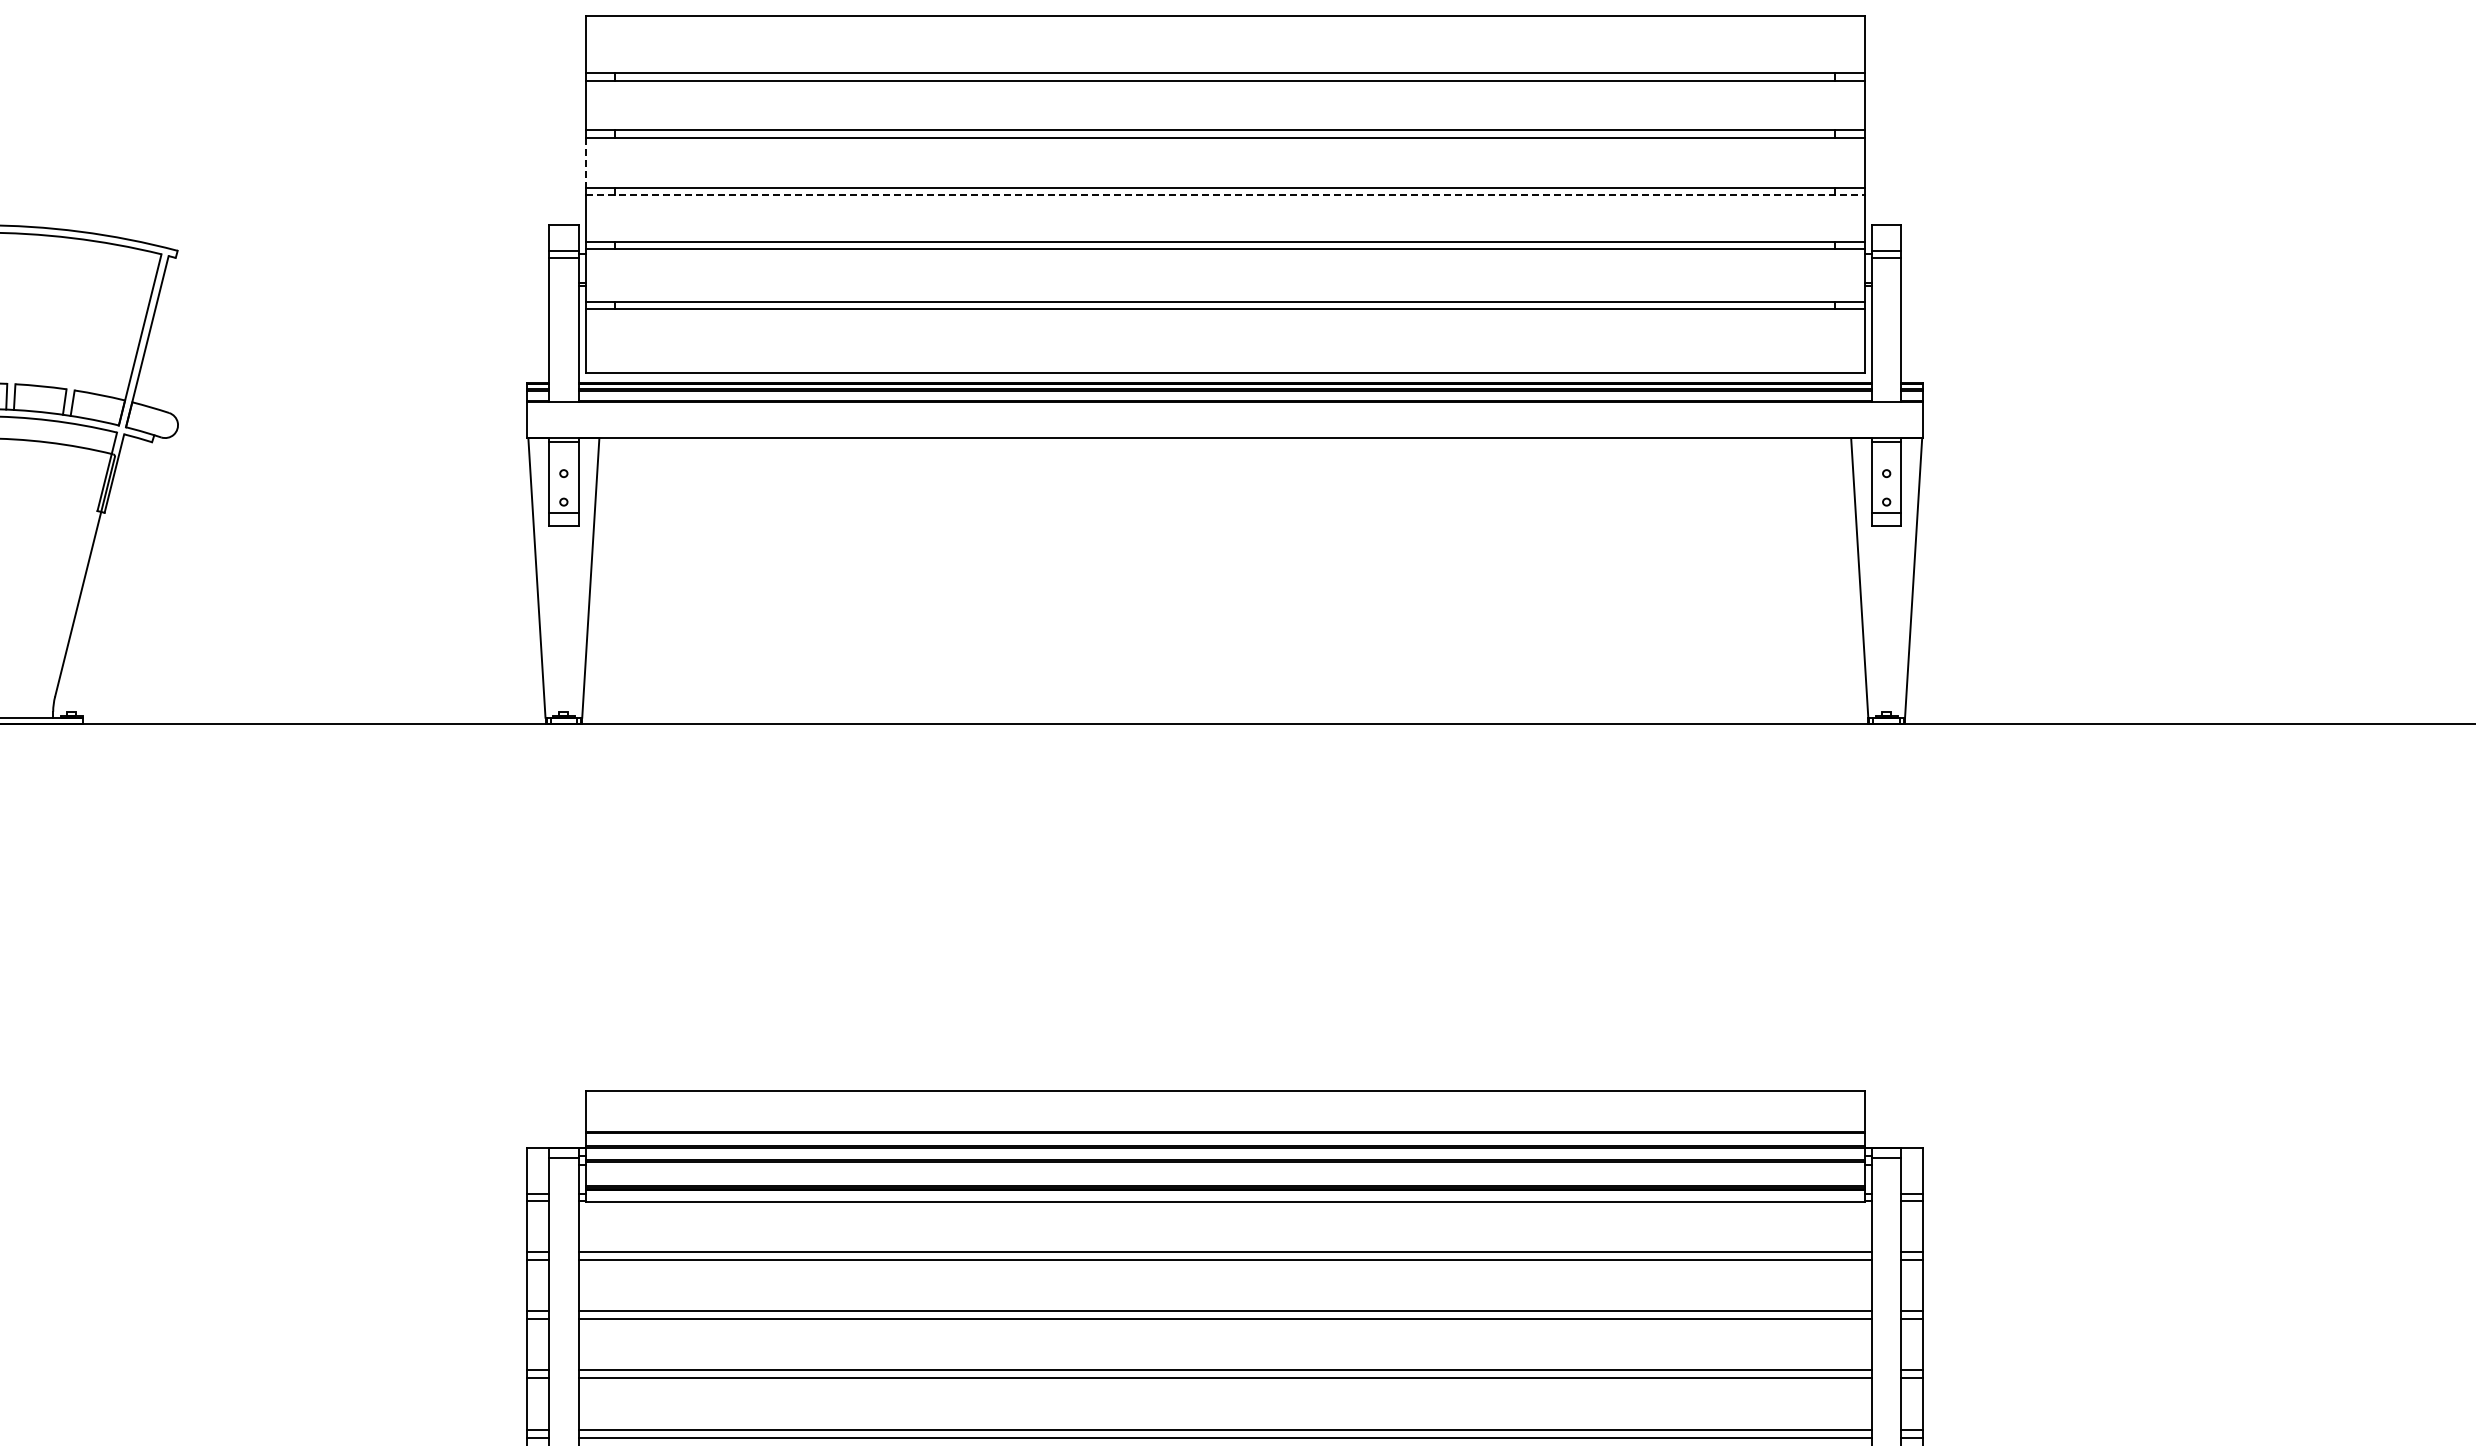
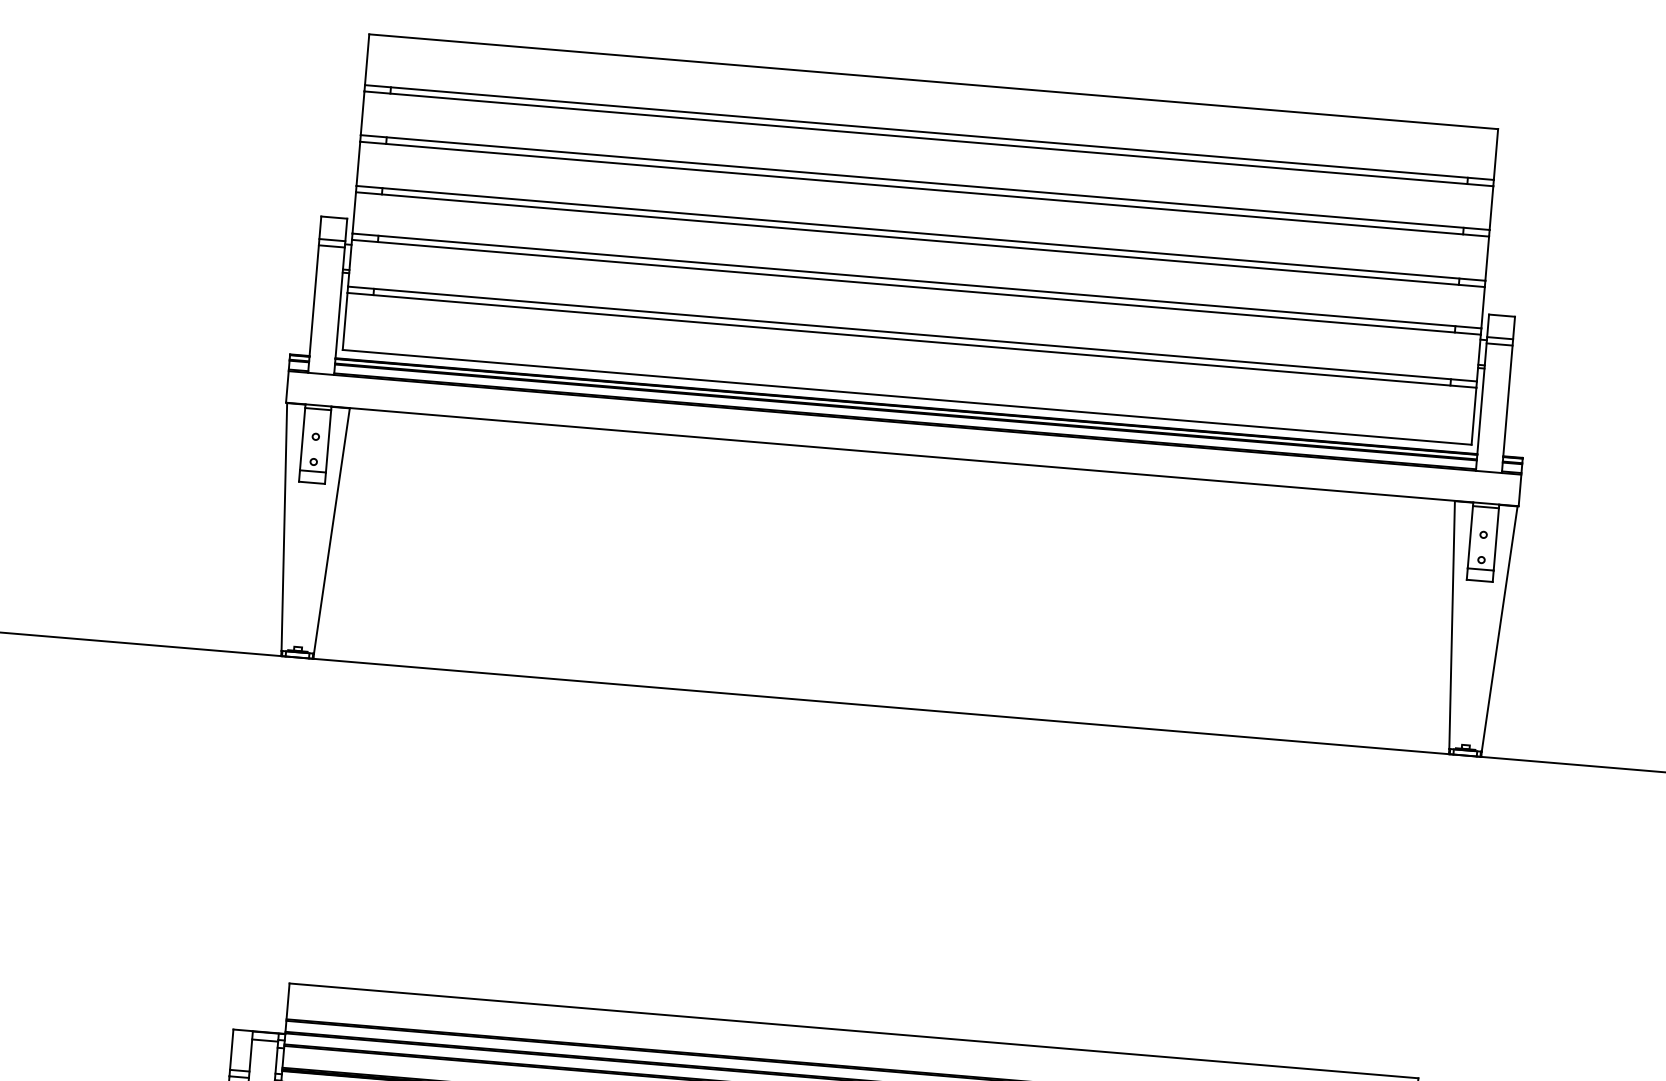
line: (585, 163) -> (357, 164), dashed -> solid
line: (1225, 194) -> (920, 239), dashed -> solid

